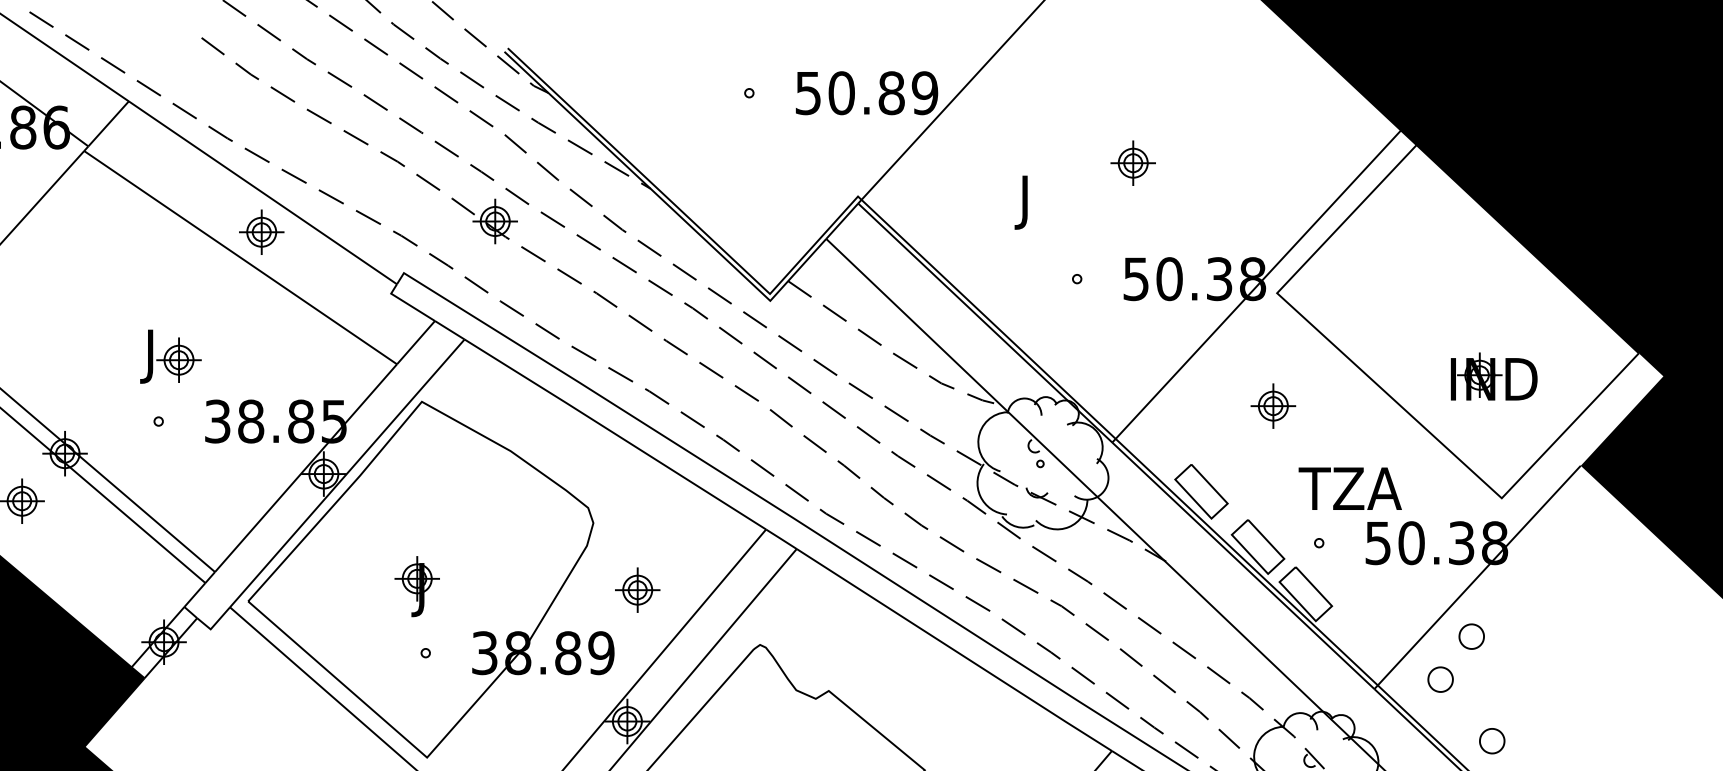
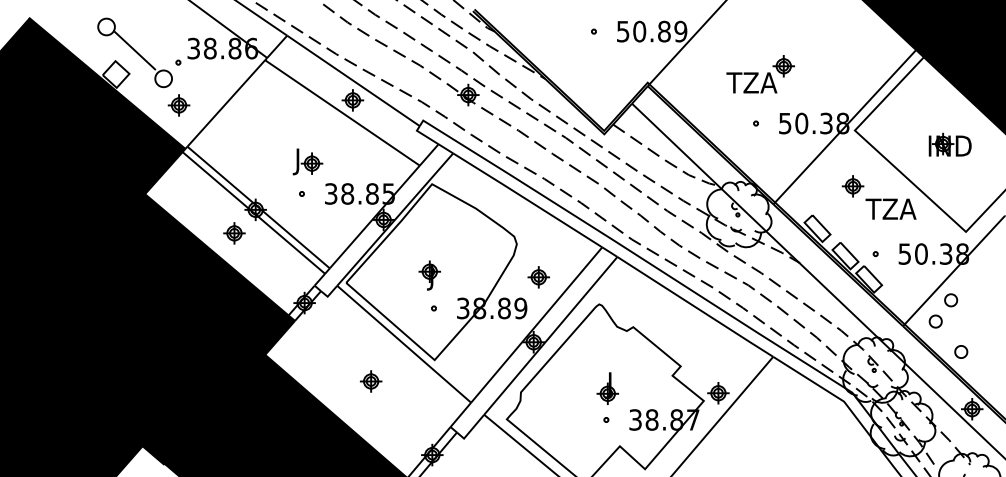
text: (1067, 202) -> (751, 85), J -> TZA
part: (1492, 376) -> (949, 144), moved
text: (1349, 487) -> (890, 208), moved

